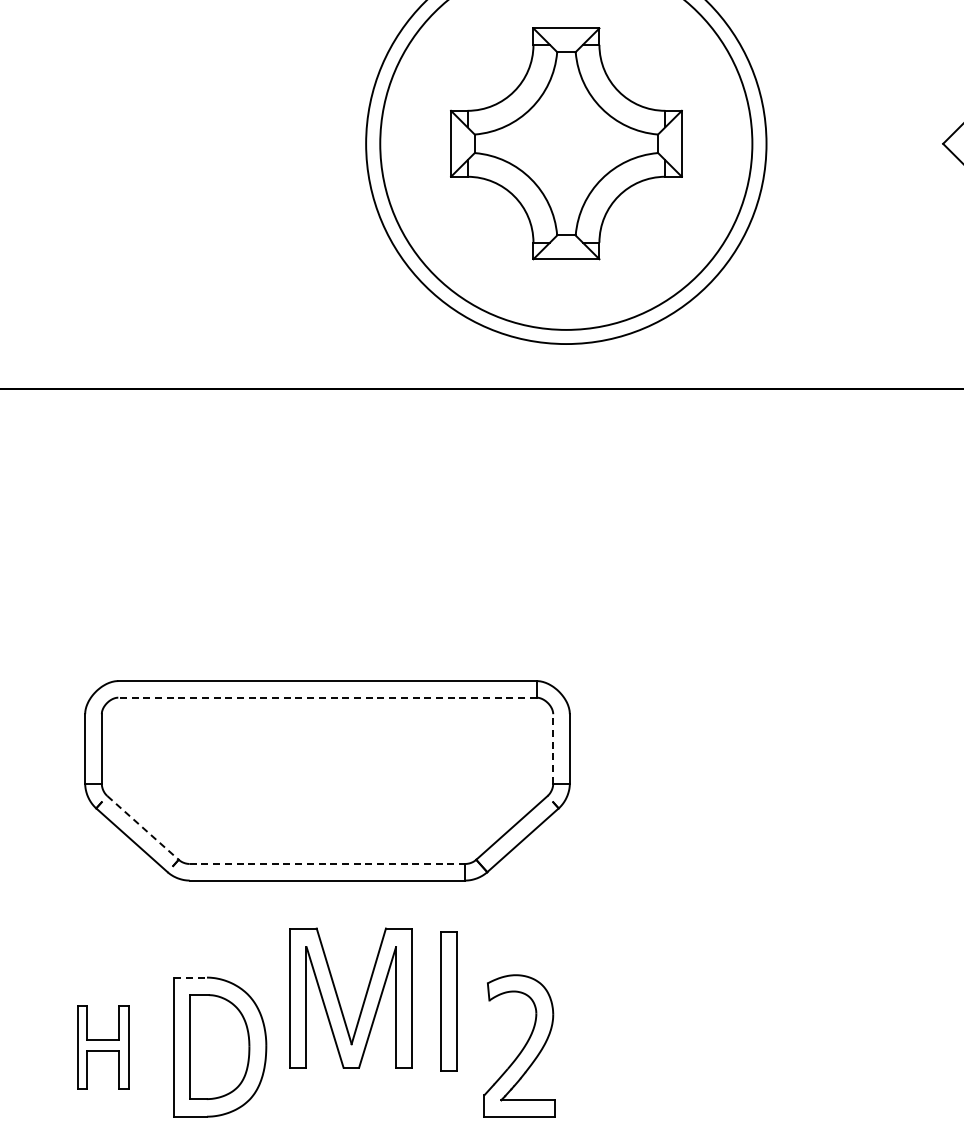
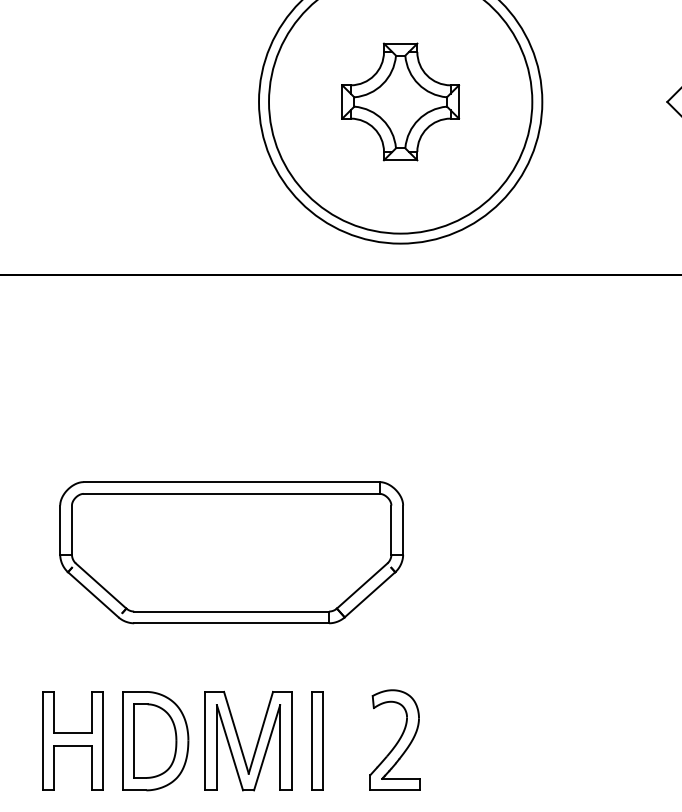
part: (565, 143) -> (400, 101), size x0.71
line: (327, 697) -> (231, 493), dashed -> solid
line: (553, 748) -> (391, 529), dashed -> solid
line: (143, 827) -> (101, 585), dashed -> solid
line: (327, 863) -> (231, 611), dashed -> solid
line: (191, 977) -> (135, 691), dashed -> solid
part: (339, 999) -> (240, 742), moved
part: (448, 1001) -> (317, 741), moved
part: (519, 1045) -> (395, 739), moved
part: (103, 1047) -> (73, 741), size x1.67

